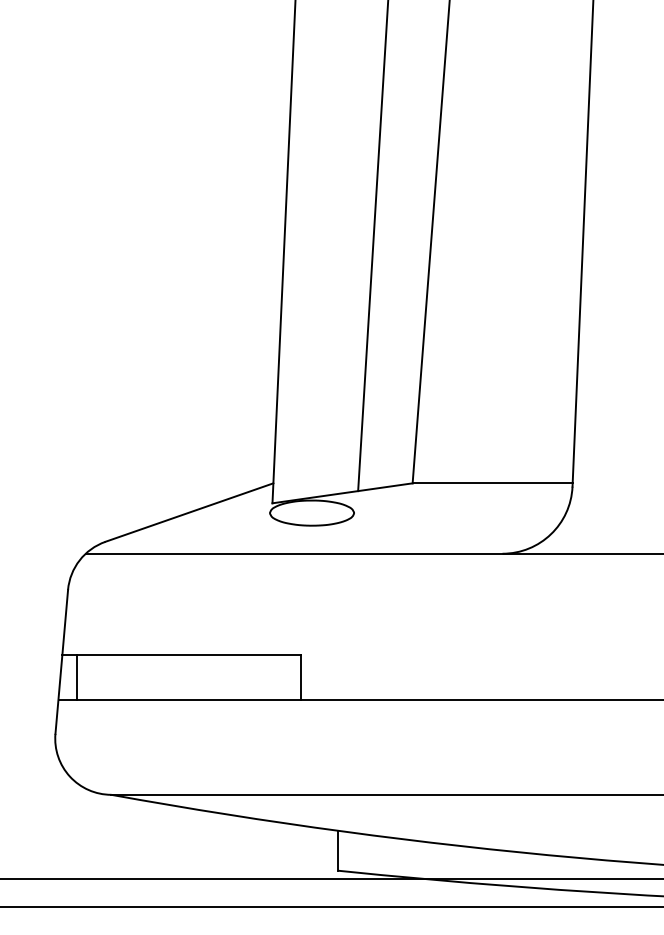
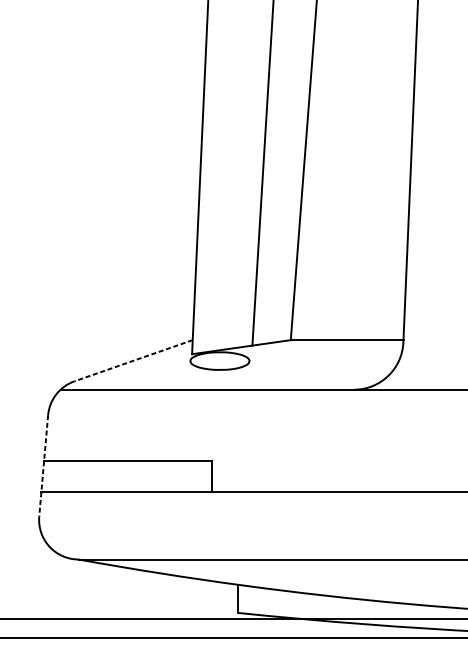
line: (189, 512) -> (133, 360), solid -> dashed
line: (61, 662) -> (43, 466), solid -> dashed
line: (77, 676) -> (54, 476), removed

